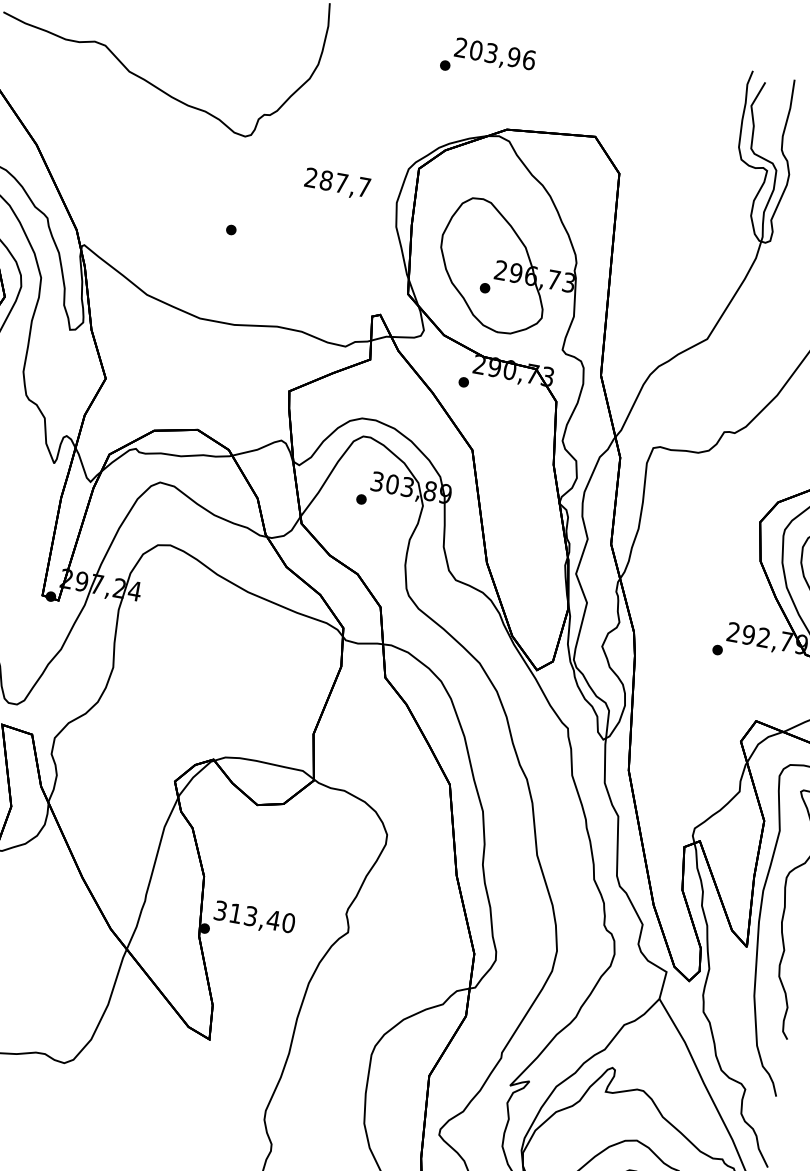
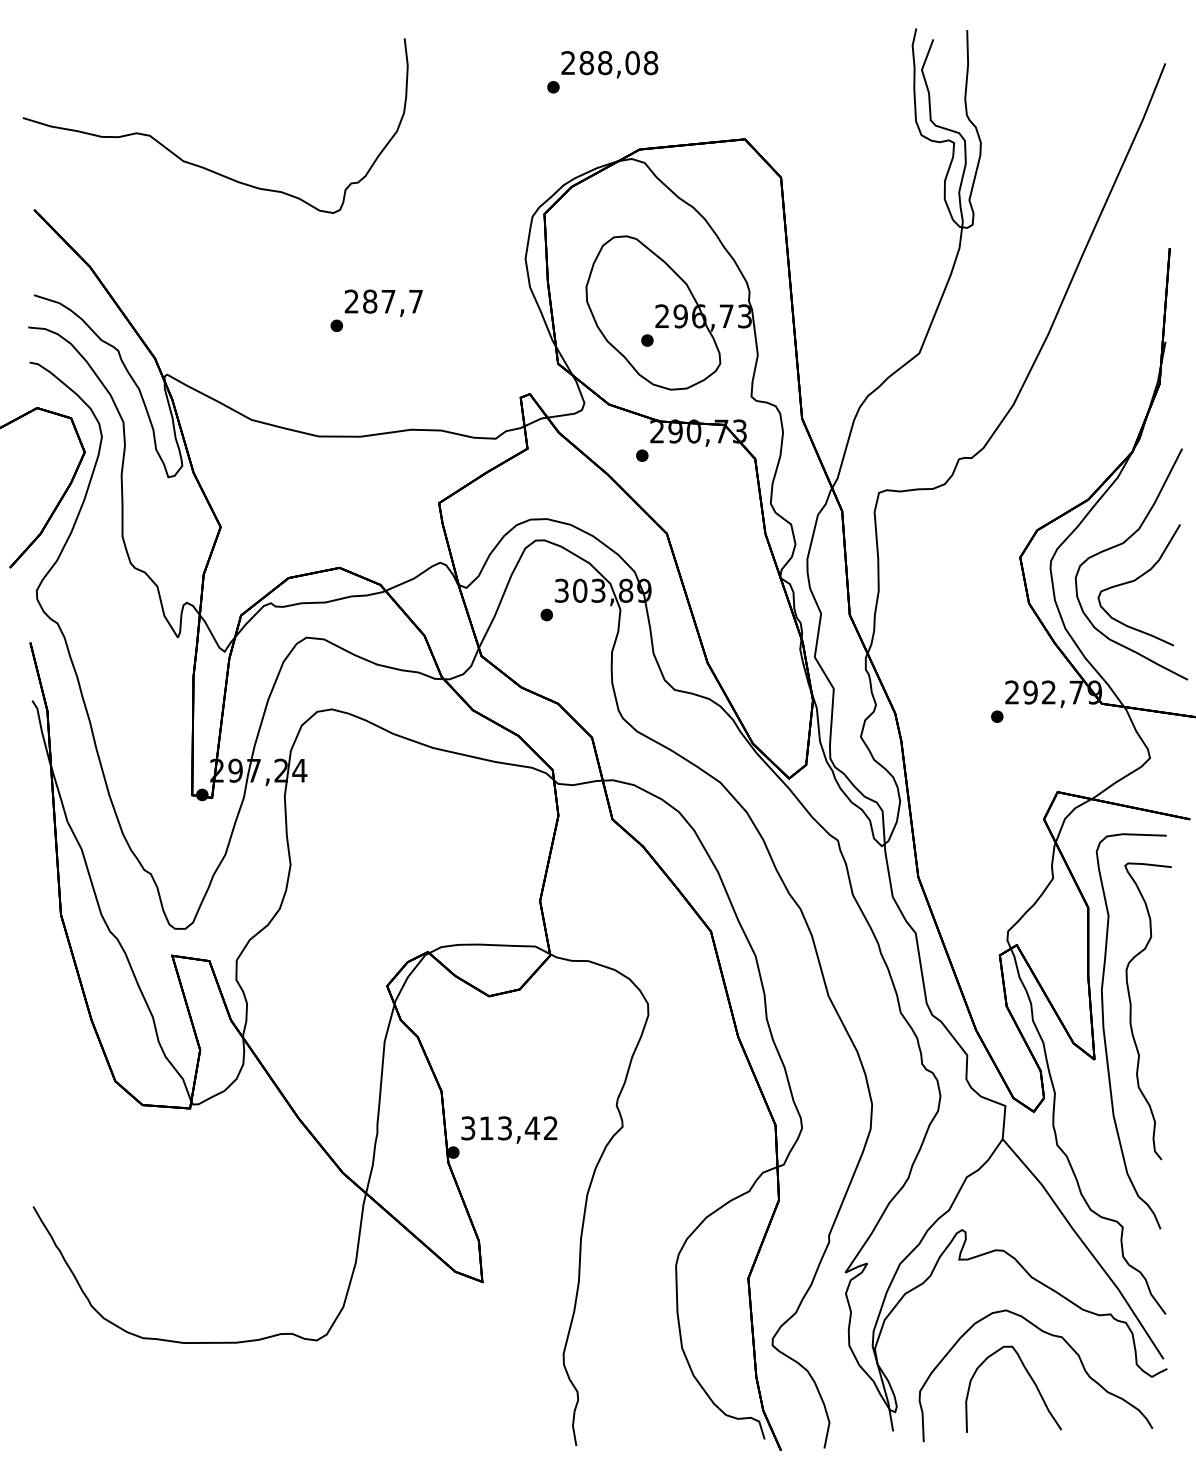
text: (502, 55) -> (618, 63), 203,96 -> 288,08
text: (337, 183) -> (383, 302), moved
text: (288, 923) -> (550, 1128), 313,40 -> 313,42

